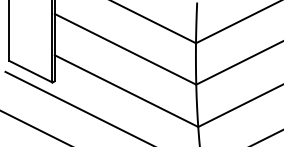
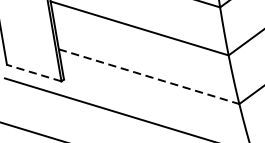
line: (30, 71) -> (33, 72), solid -> dashed
line: (126, 91) -> (149, 77), solid -> dashed

